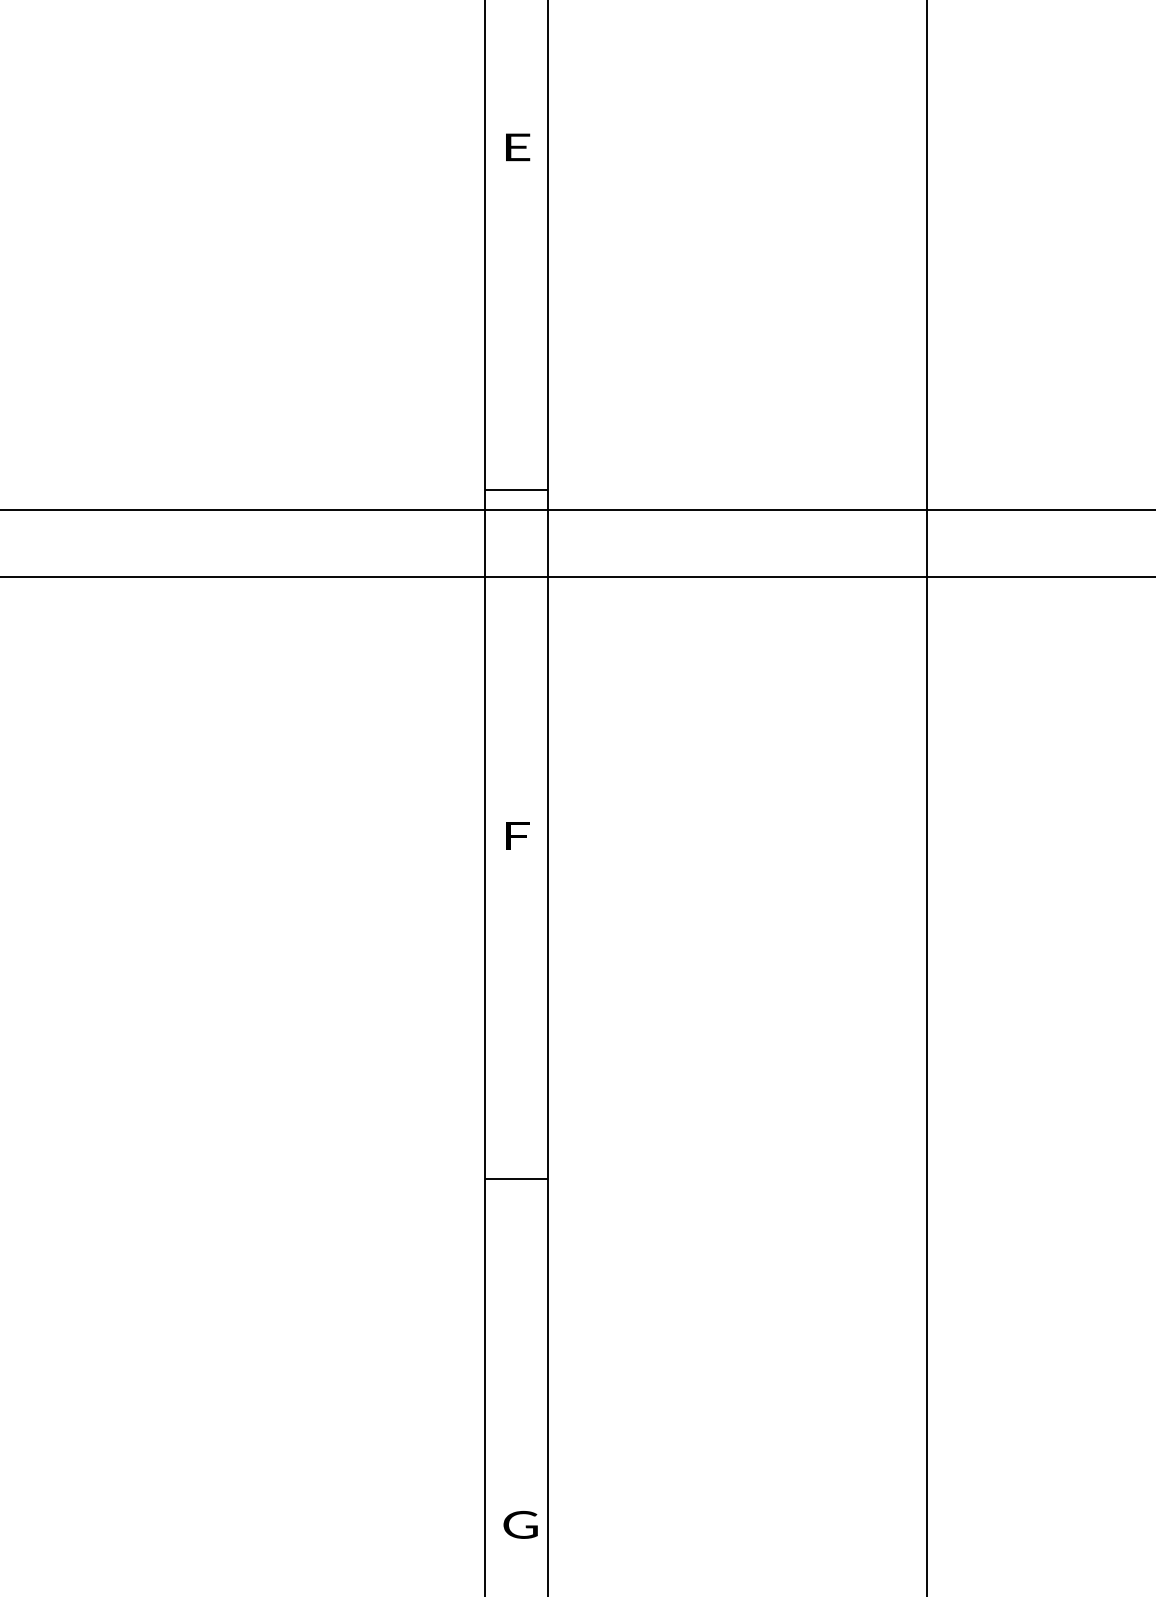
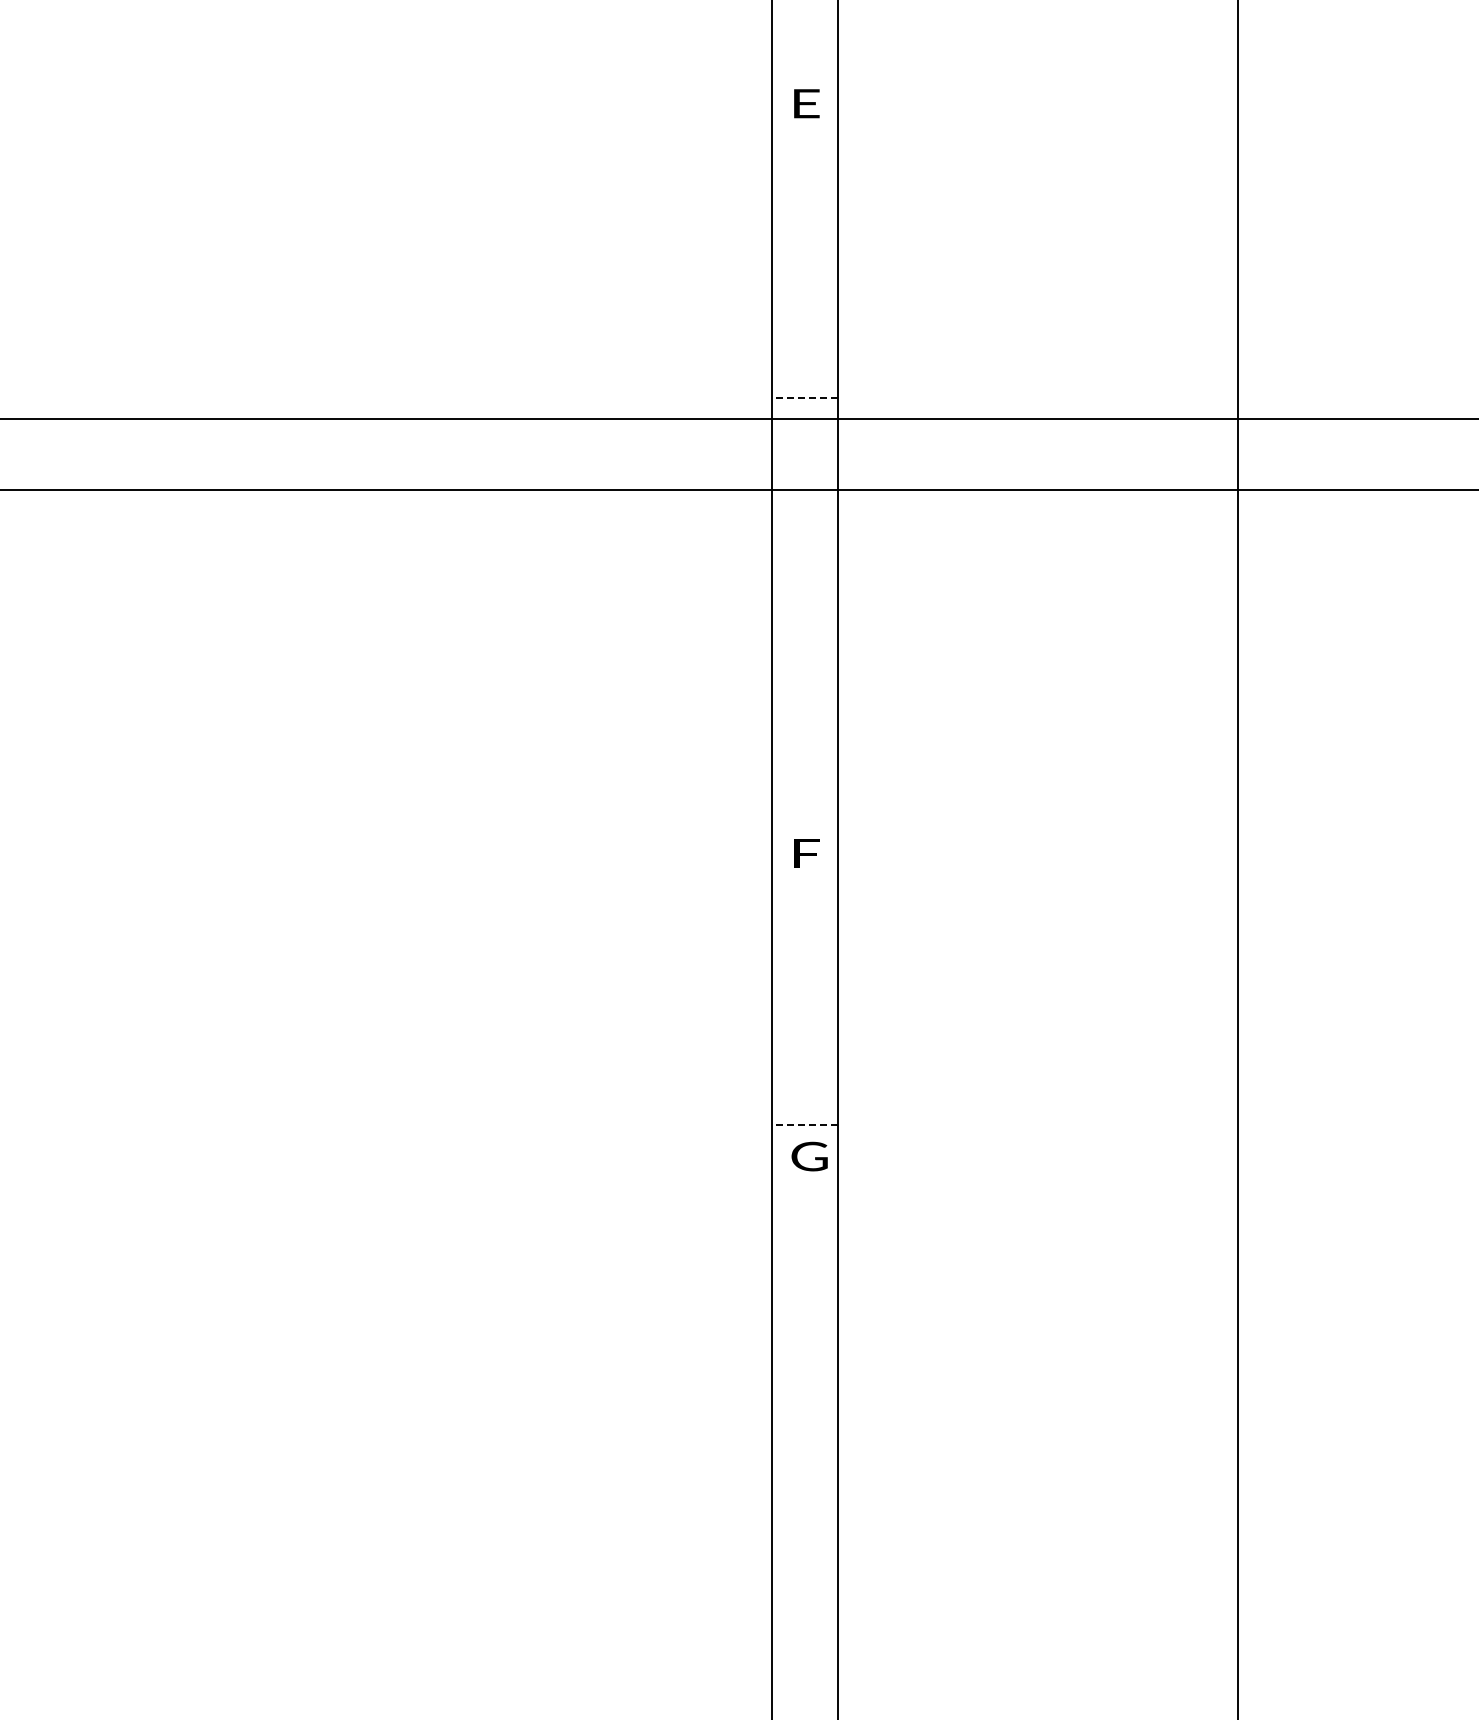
text: (517, 147) -> (806, 103), moved
line: (516, 490) -> (805, 398), solid -> dashed
text: (517, 835) -> (806, 853), moved
line: (516, 1178) -> (805, 1125), solid -> dashed
text: (520, 1524) -> (809, 1156), moved

